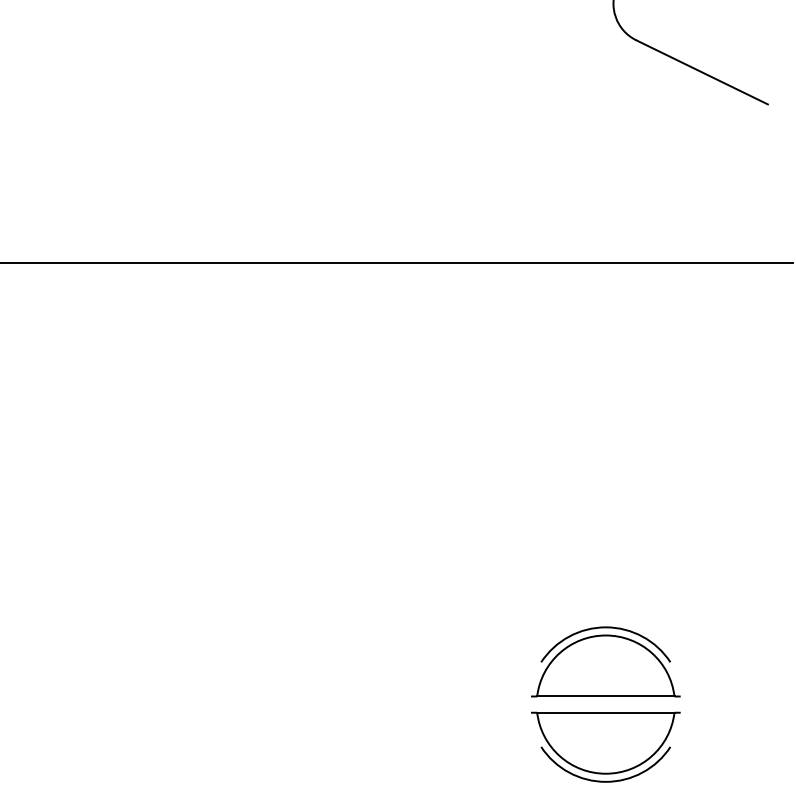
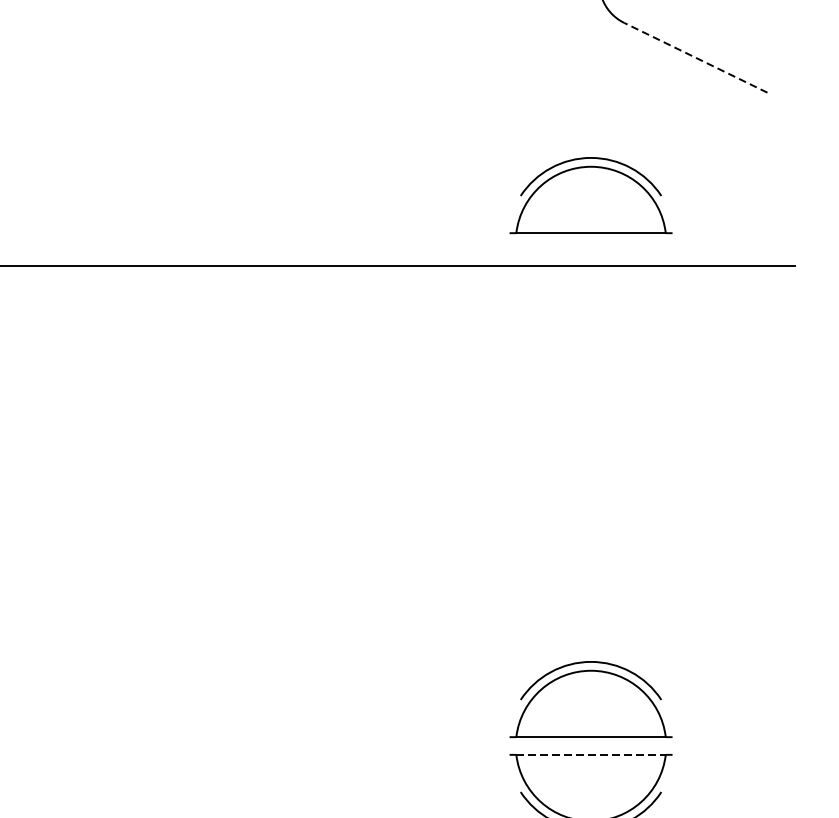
line: (701, 72) -> (695, 57), solid -> dashed
part: (605, 198) -> (590, 195), added
line: (605, 712) -> (590, 754), solid -> dashed

